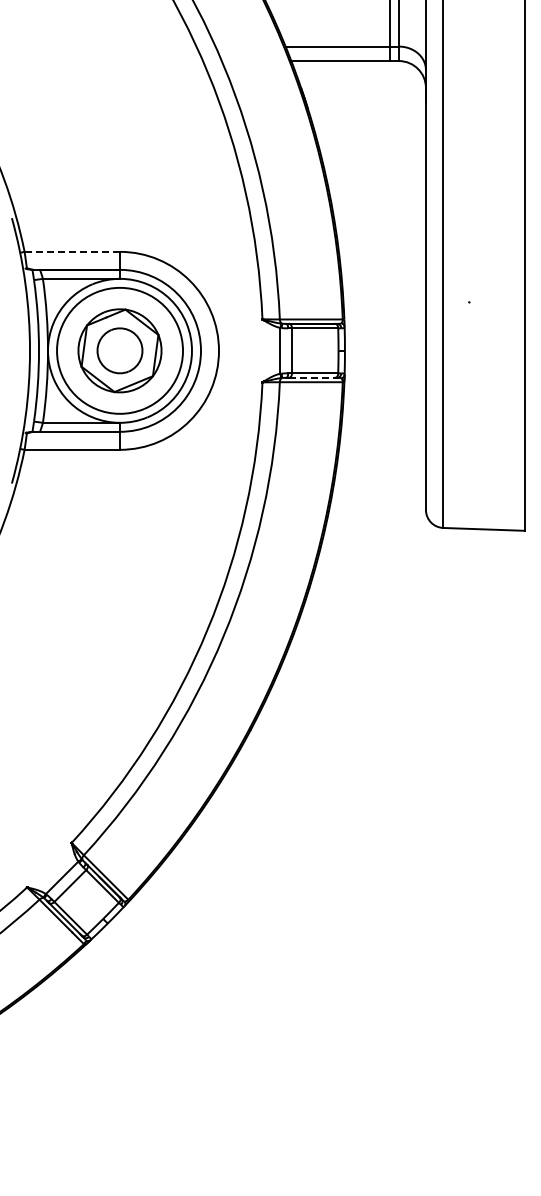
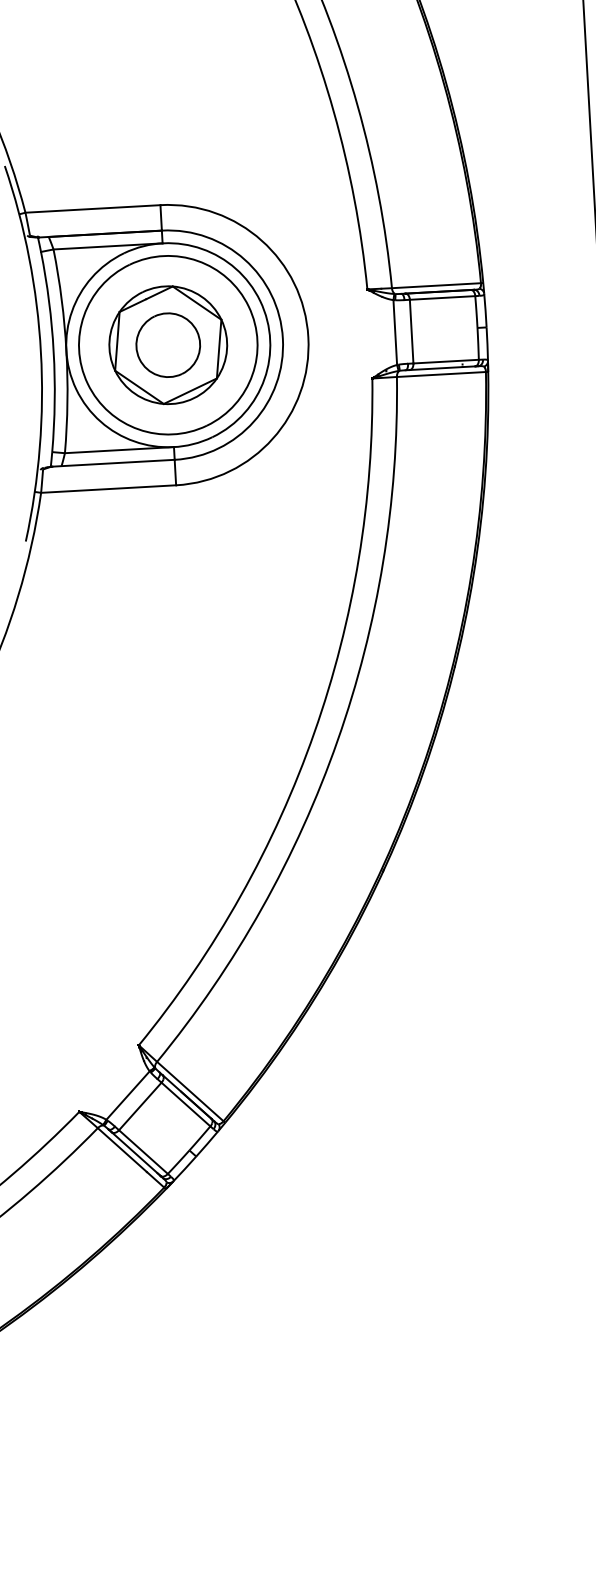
line: (72, 251) -> (93, 208), dashed -> solid
line: (312, 377) -> (442, 367), dashed -> solid

